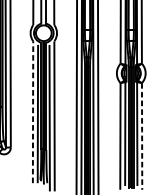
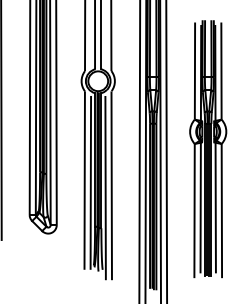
line: (32, 111) -> (84, 179), dashed -> solid
line: (141, 136) -> (221, 210), dashed -> solid

